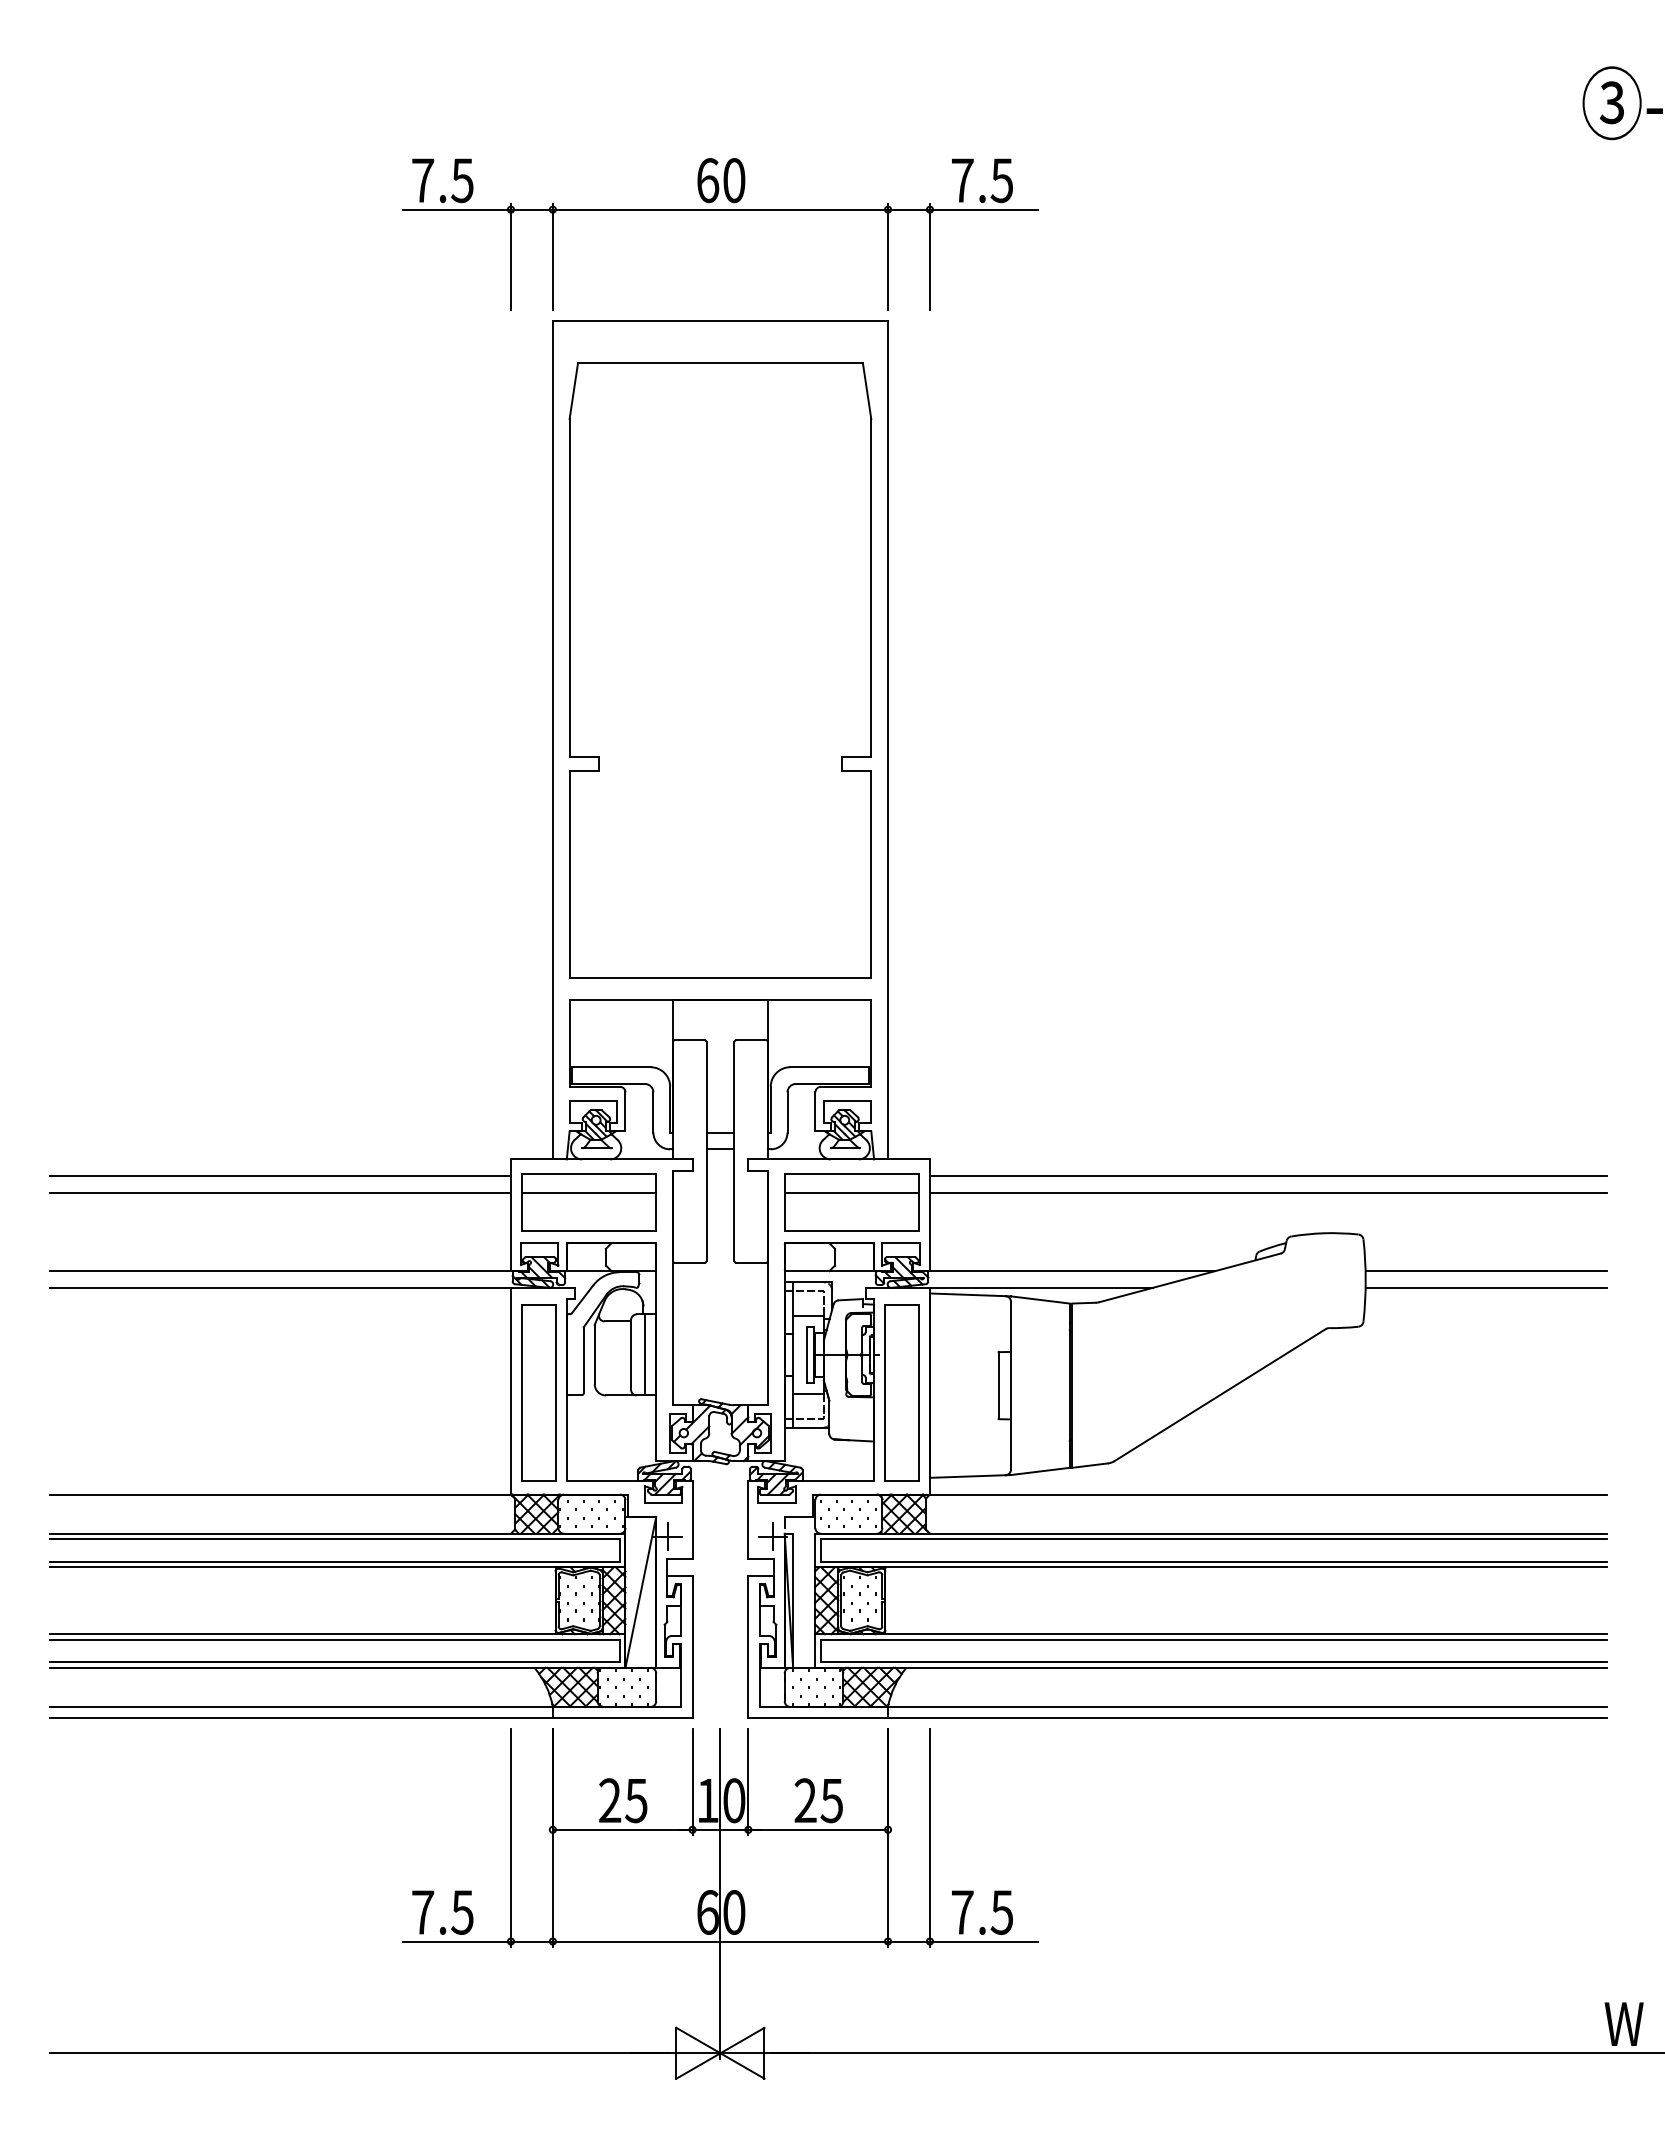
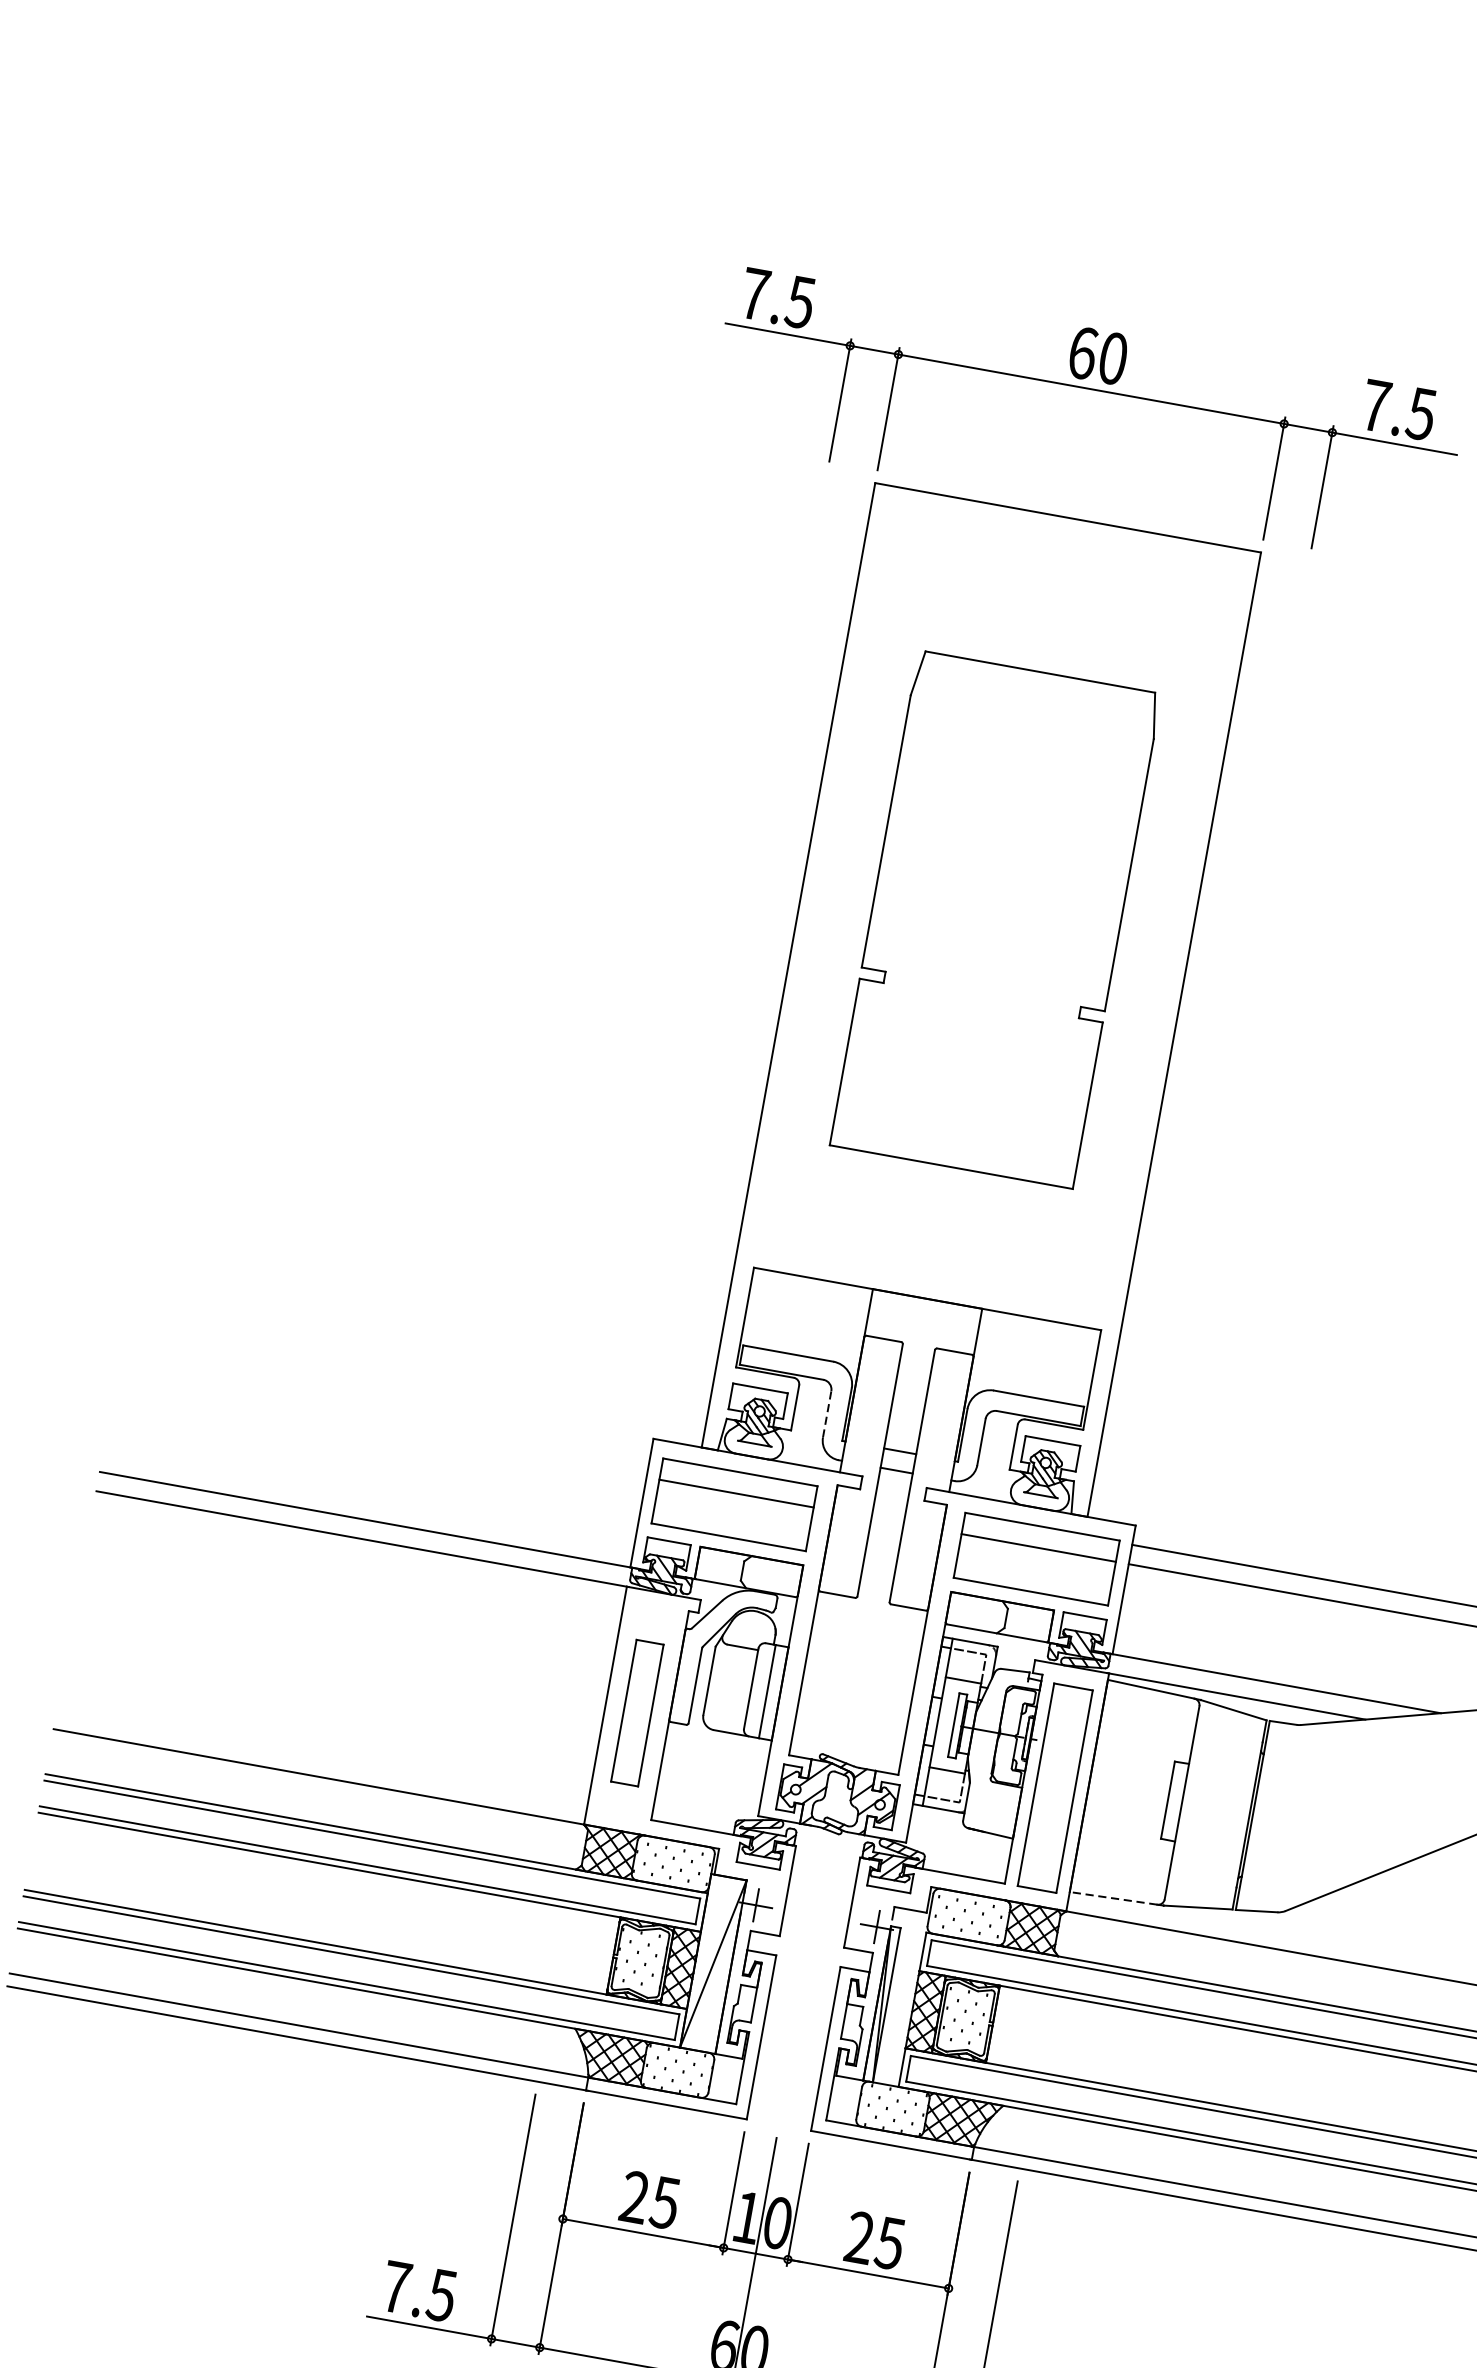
part: (720, 670) -> (995, 919), size x0.7
line: (653, 1111) -> (827, 1413), solid -> dashed
line: (280, 1176) -> (384, 1410), removed
line: (280, 1192) -> (381, 1429), removed
part: (538, 1392) -> (636, 1712), size x0.7
line: (967, 1476) -> (1113, 1898), solid -> dashed

